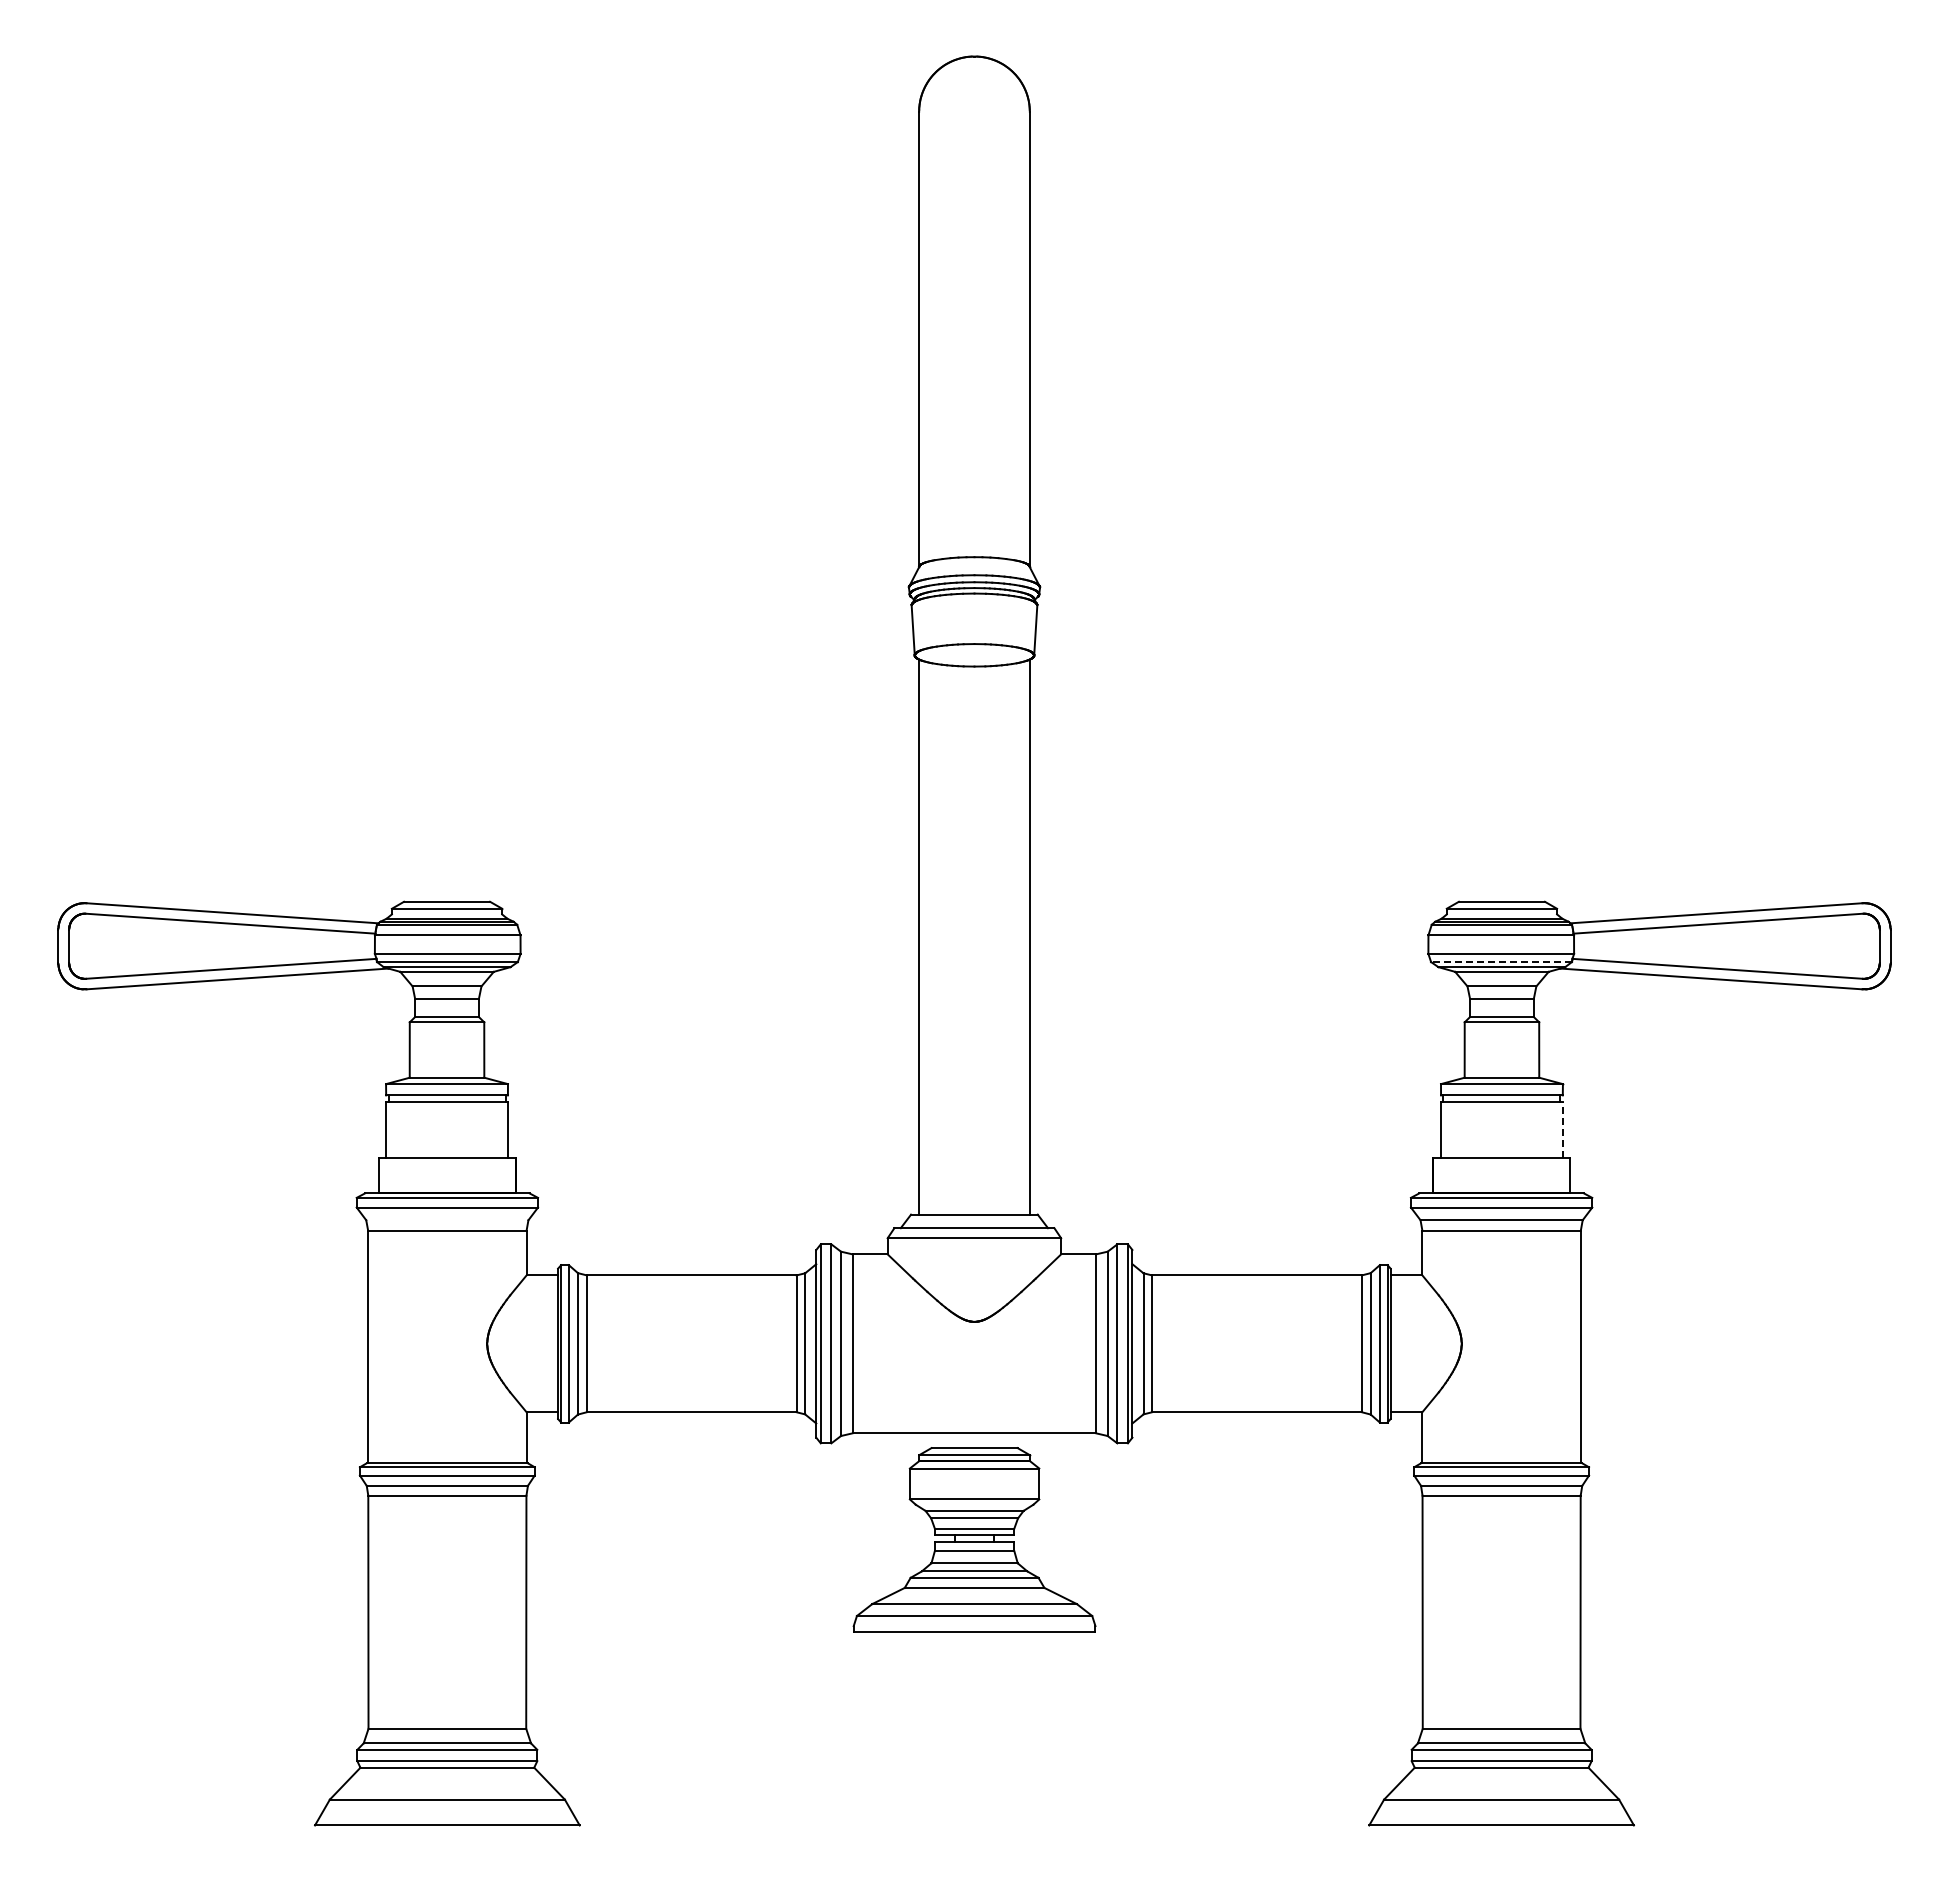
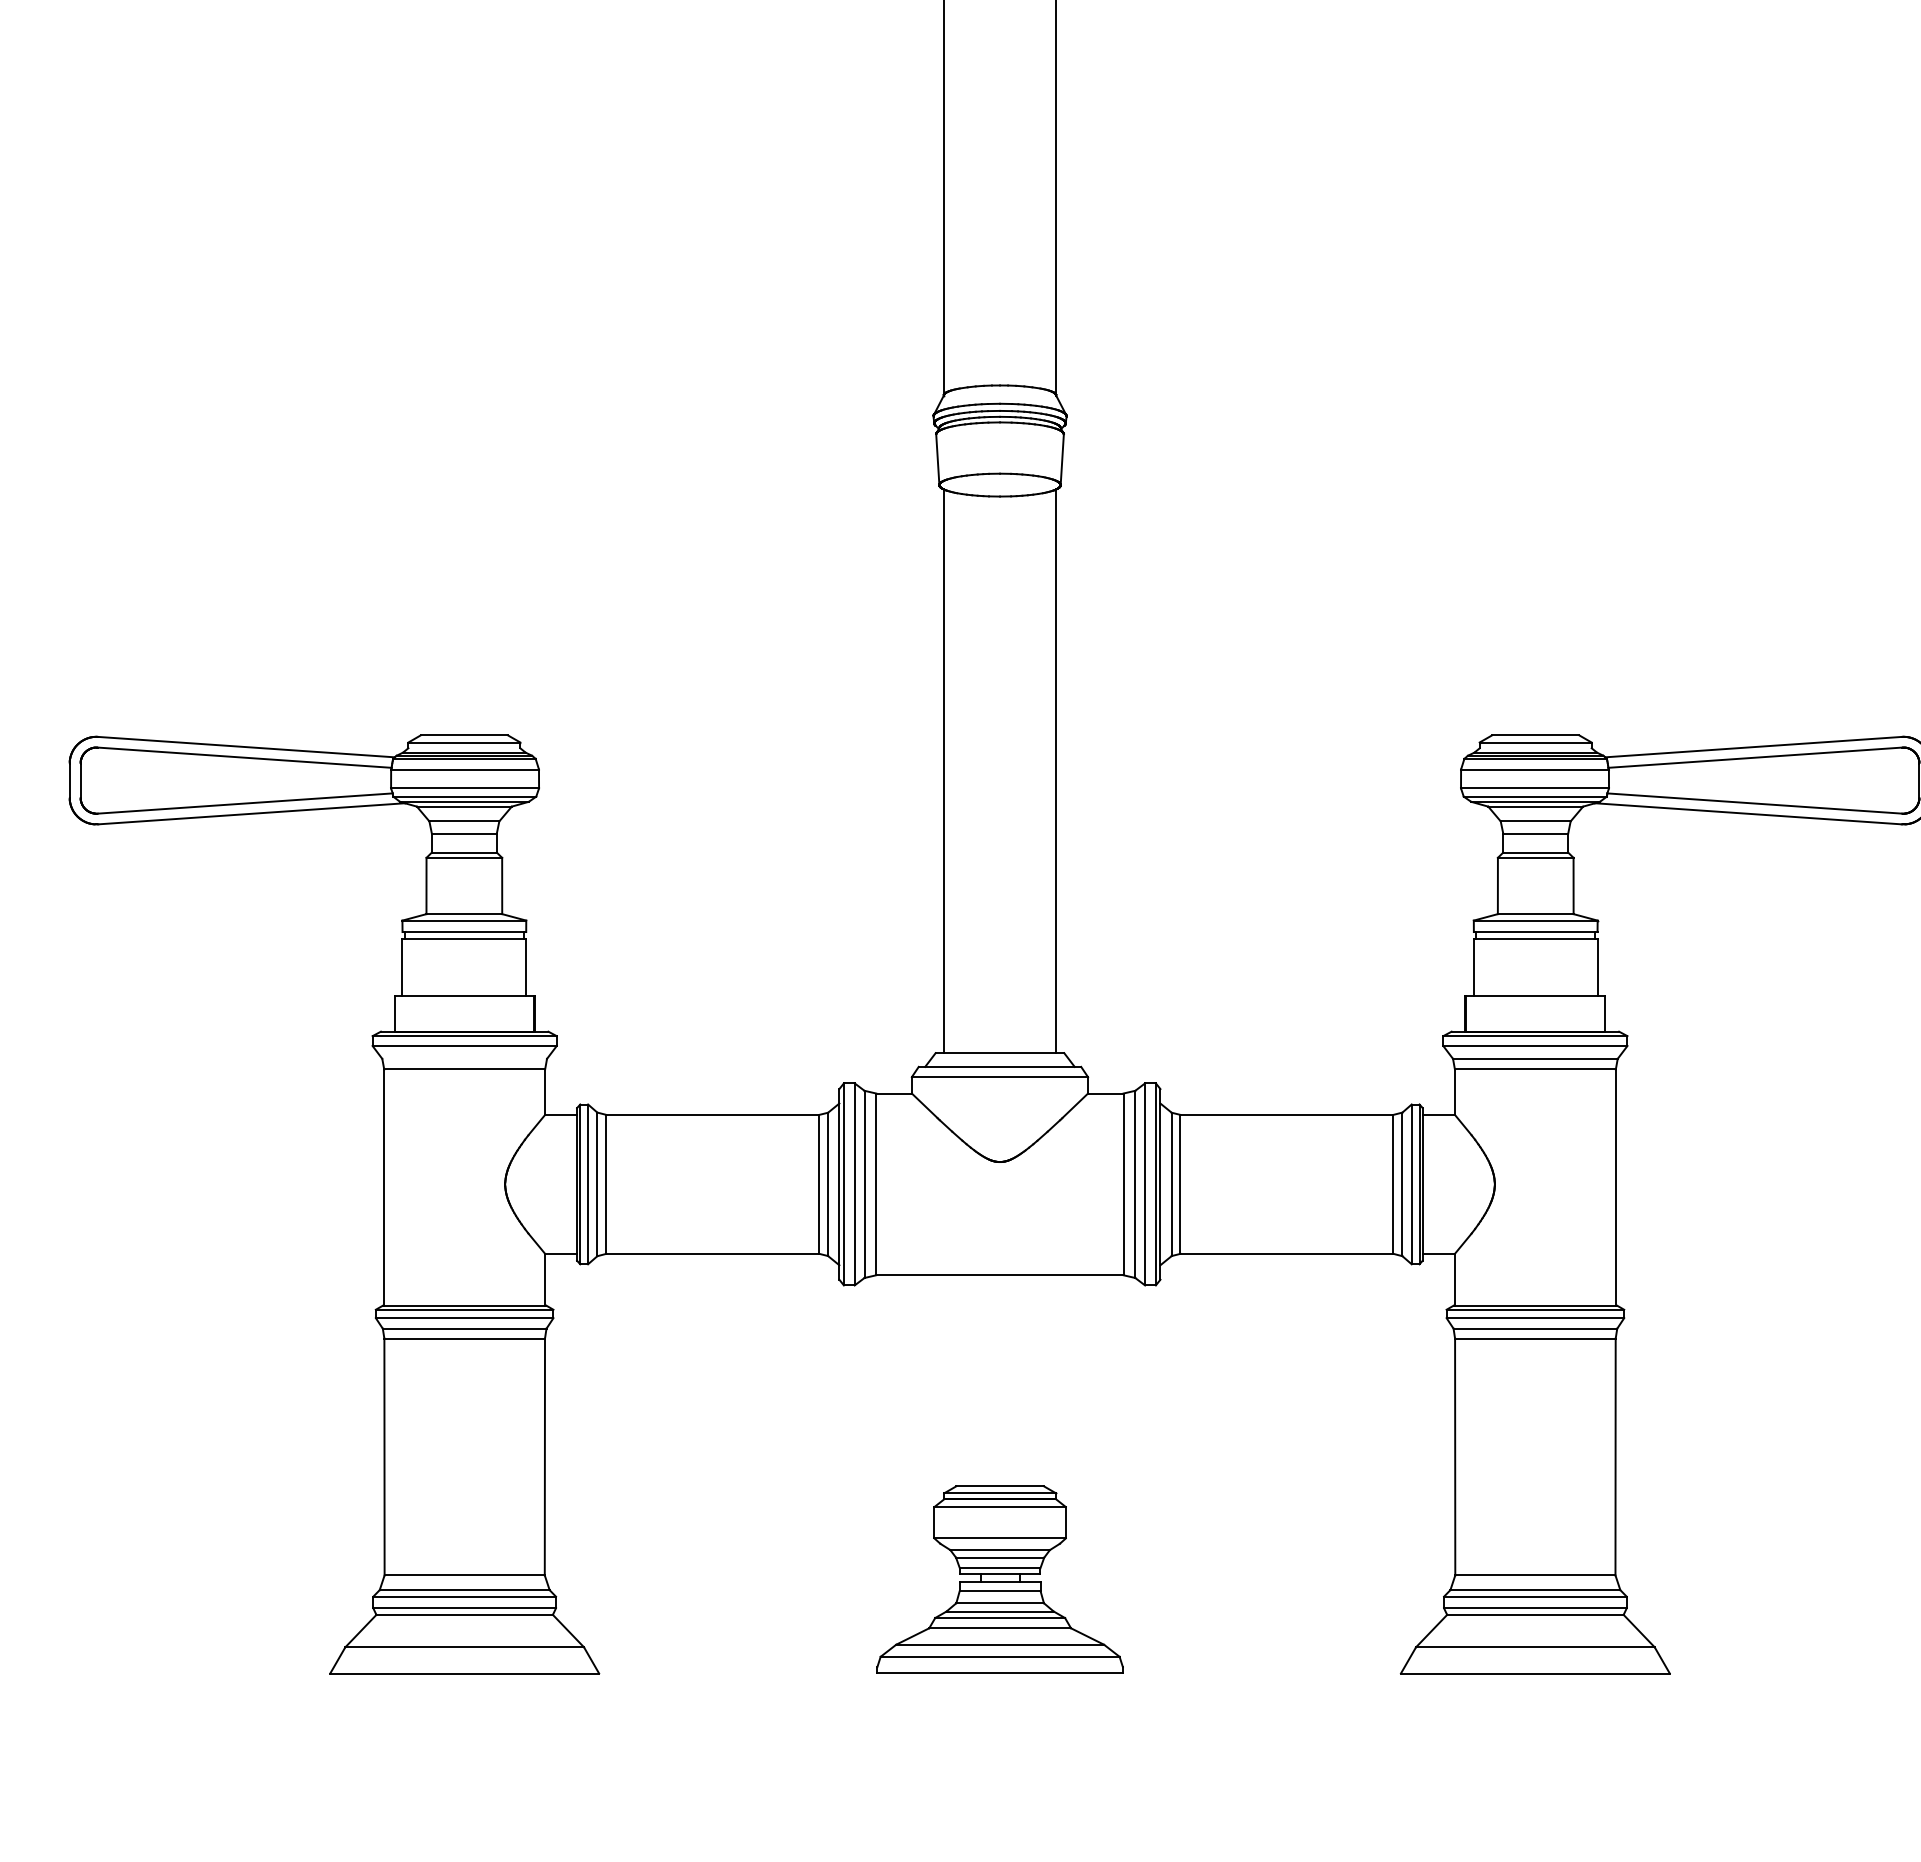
line: (1501, 962) -> (1535, 797), dashed -> solid
line: (1562, 1130) -> (1597, 967), dashed -> solid
part: (974, 1539) -> (1000, 1579), moved

